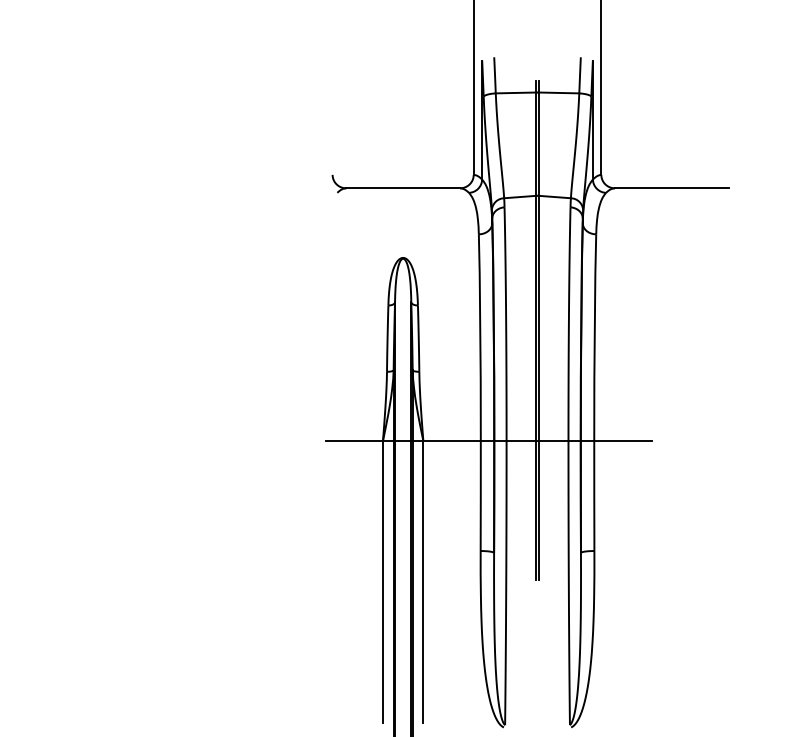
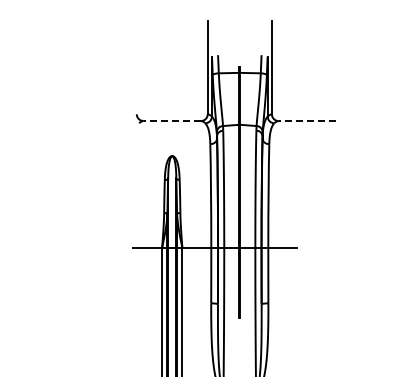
line: (403, 189) -> (172, 121), solid -> dashed
line: (672, 189) -> (307, 121), solid -> dashed

